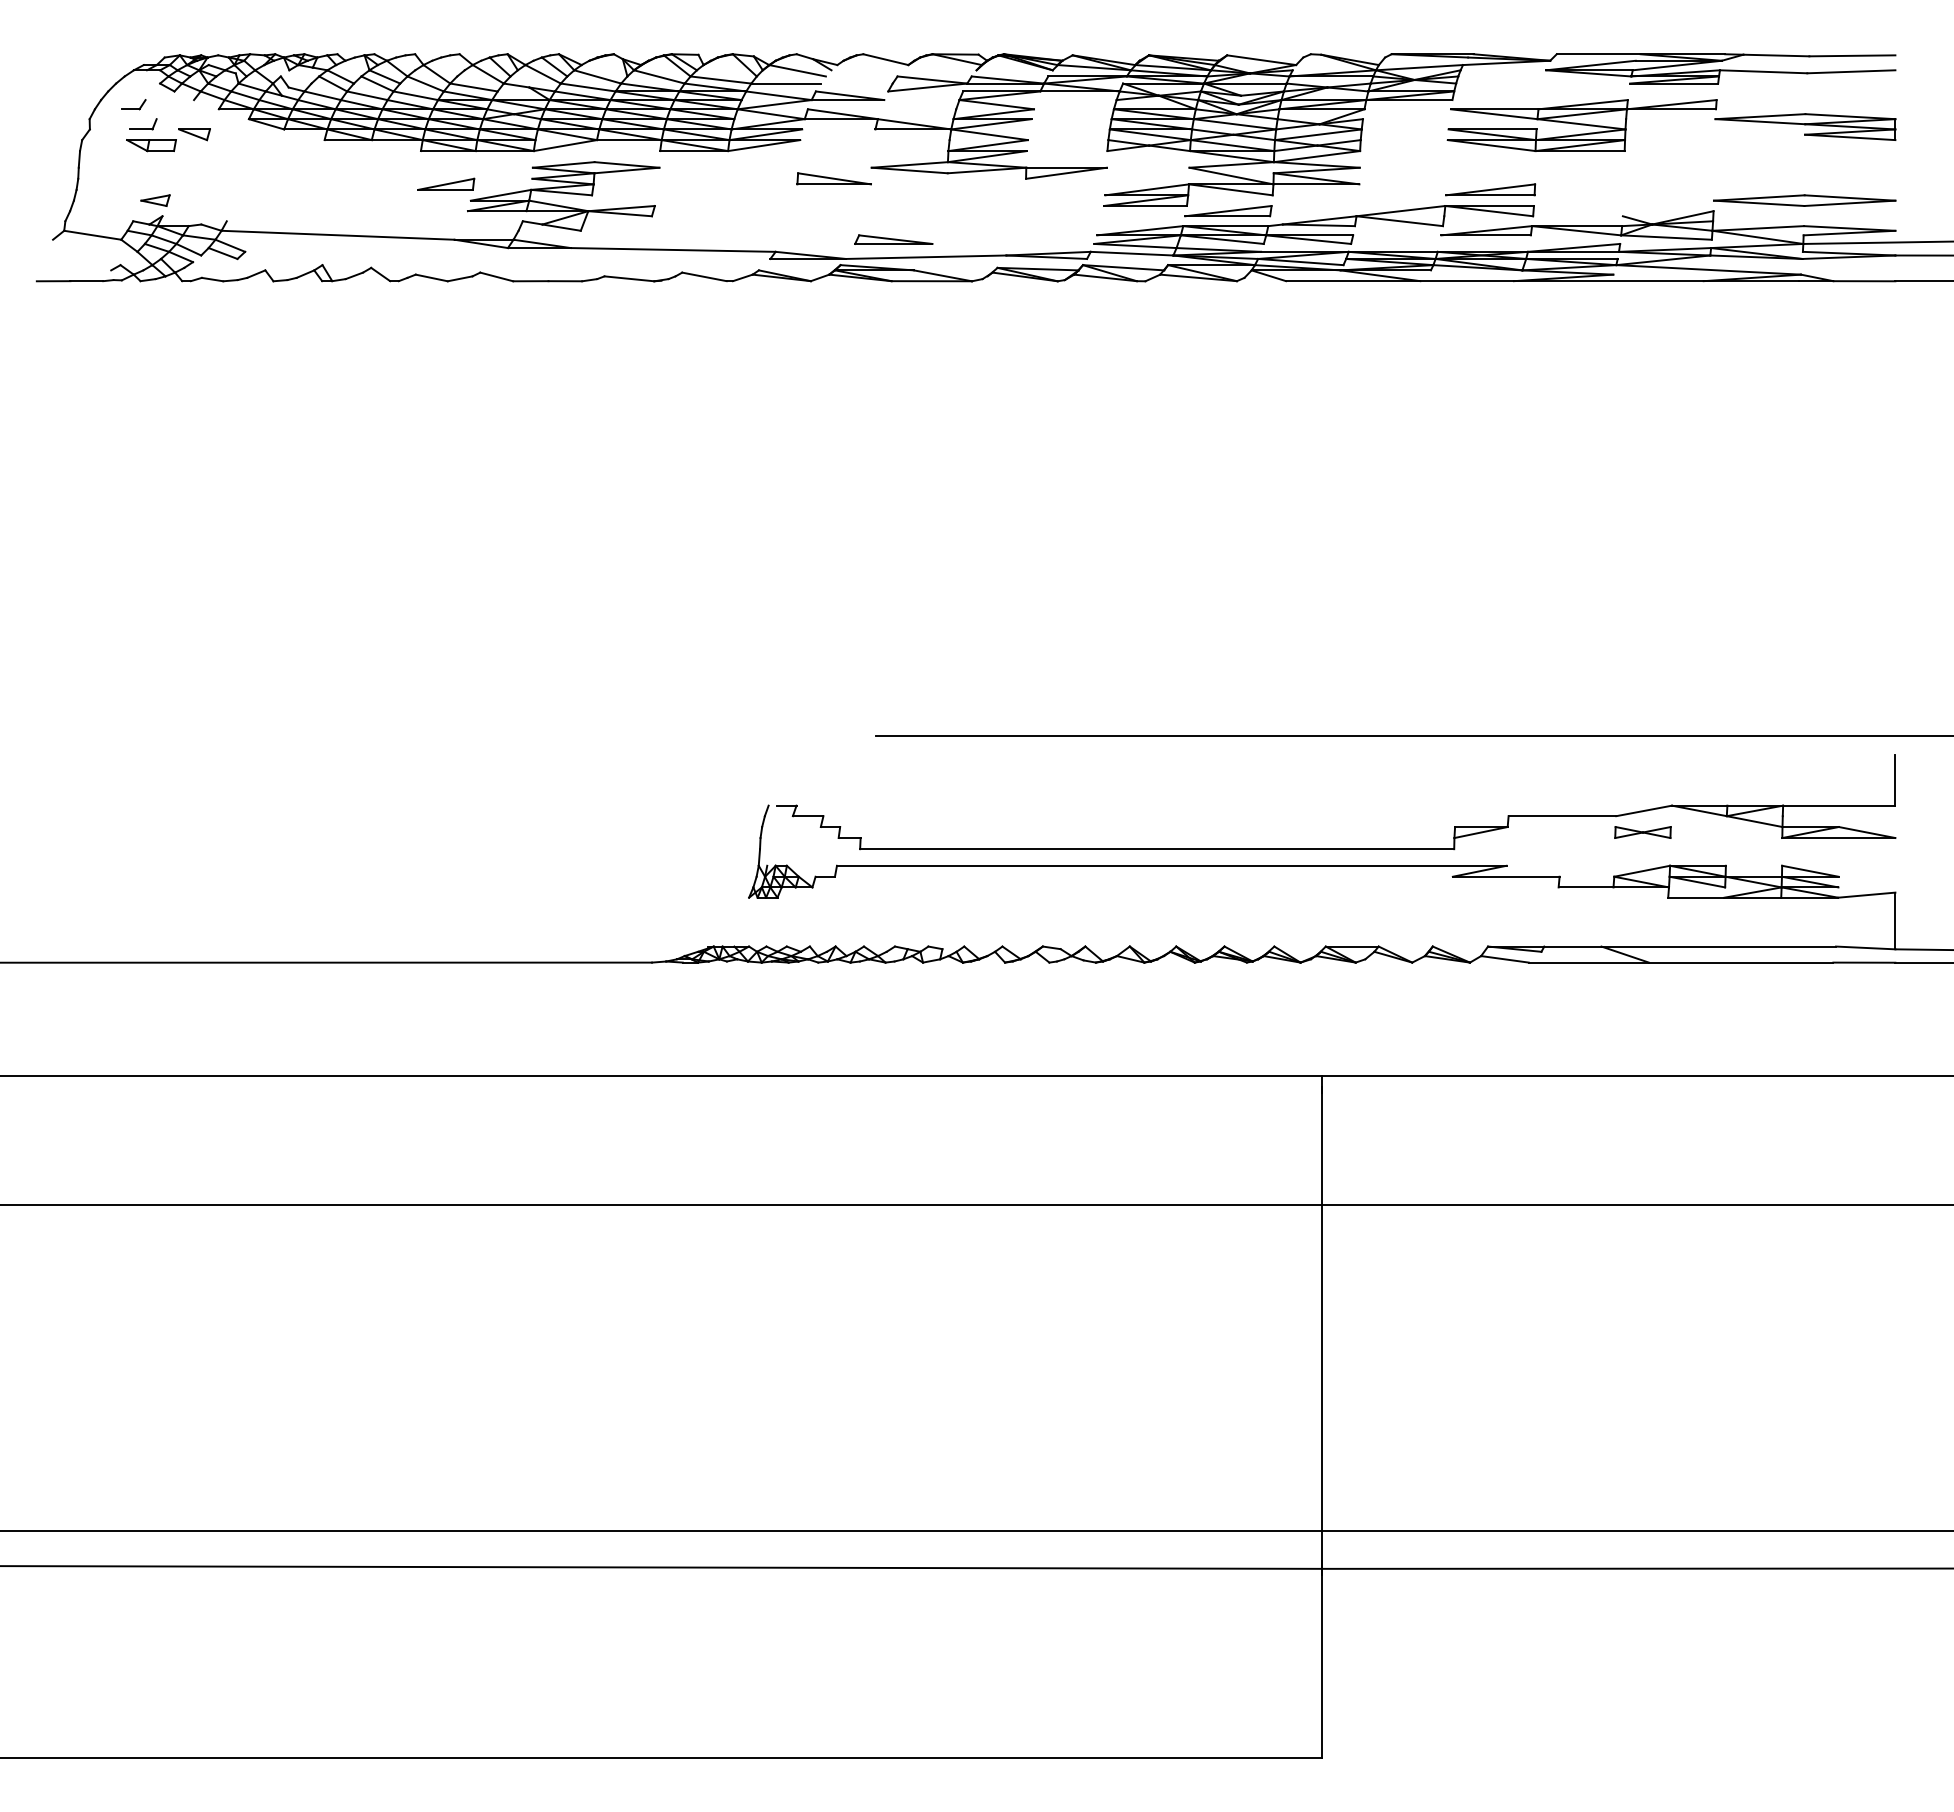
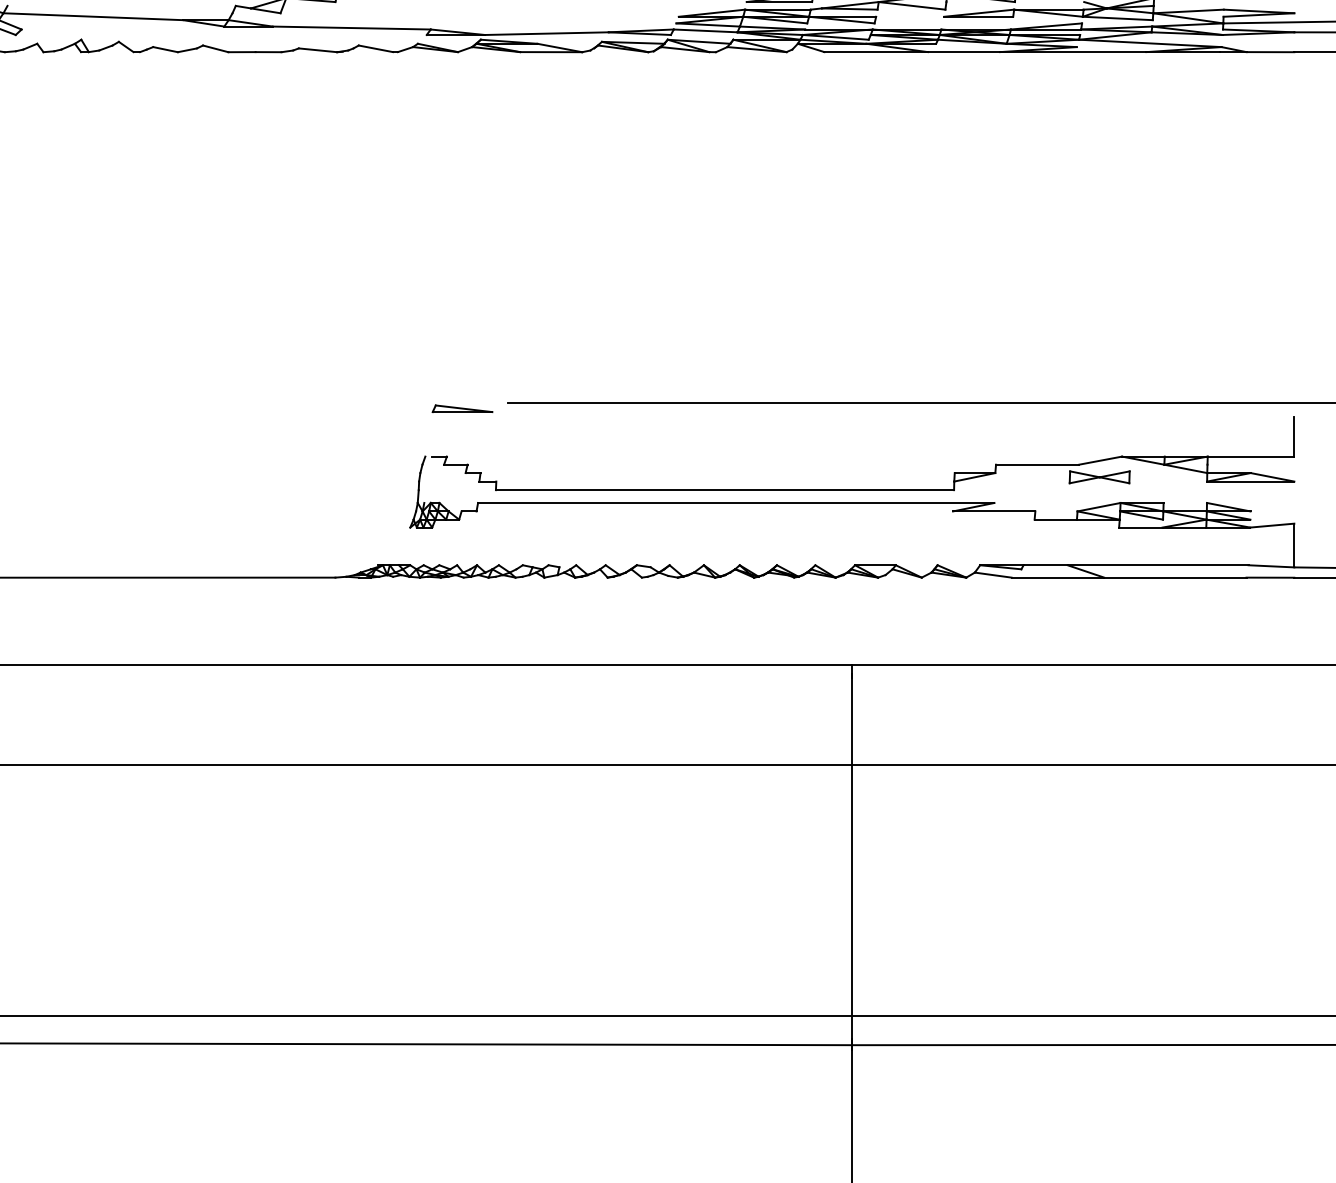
part: (893, 239) -> (462, 408), moved
part: (1642, 832) -> (1099, 477), size x1.4

